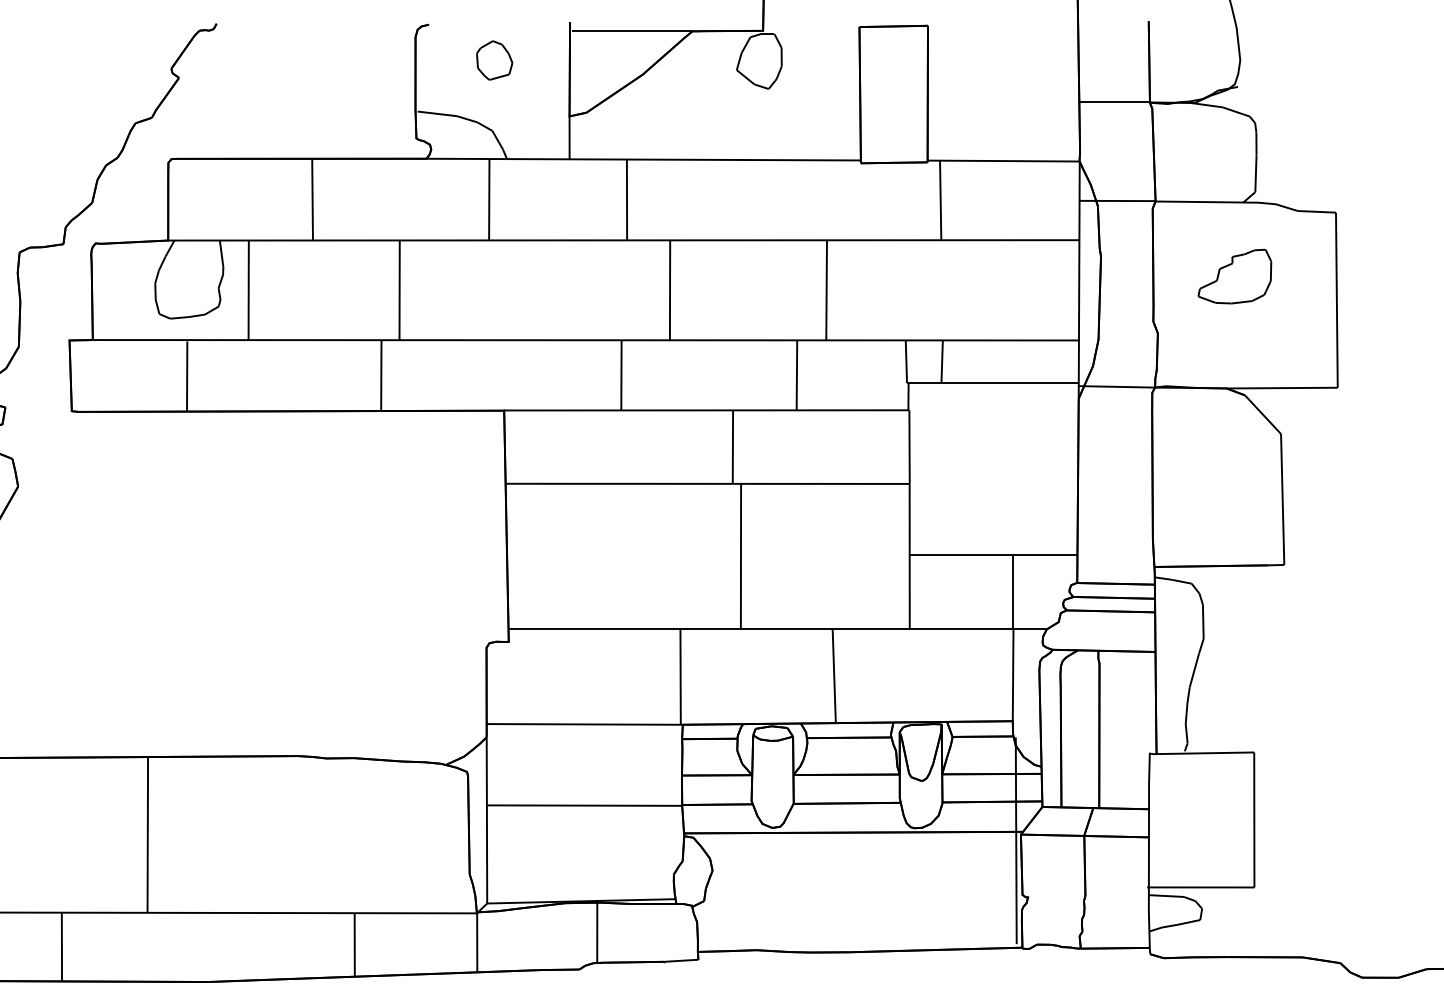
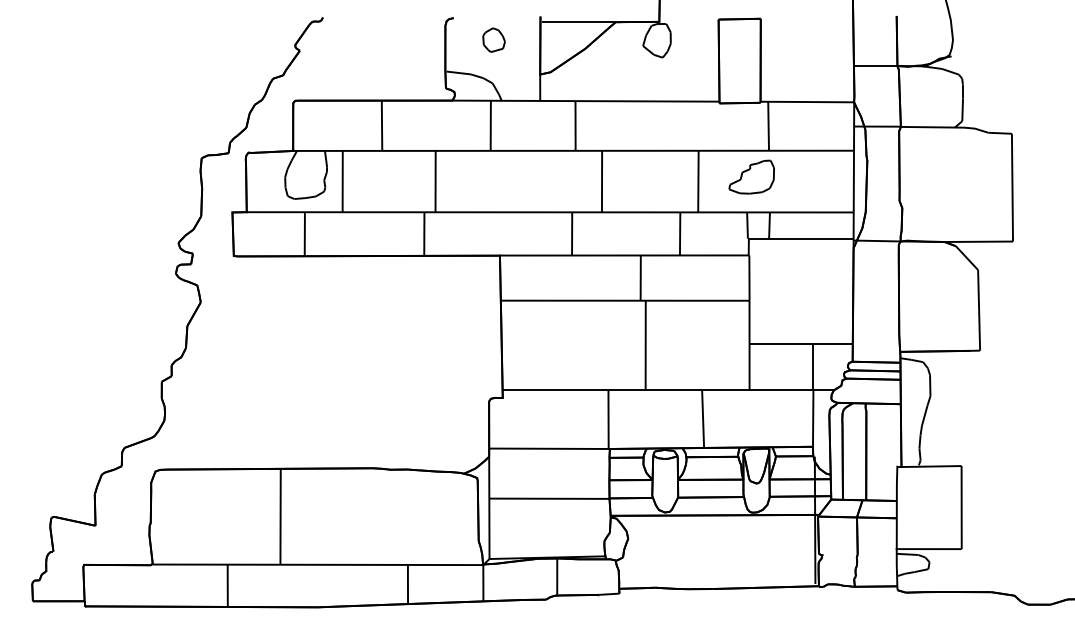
part: (1234, 275) -> (751, 176), moved

